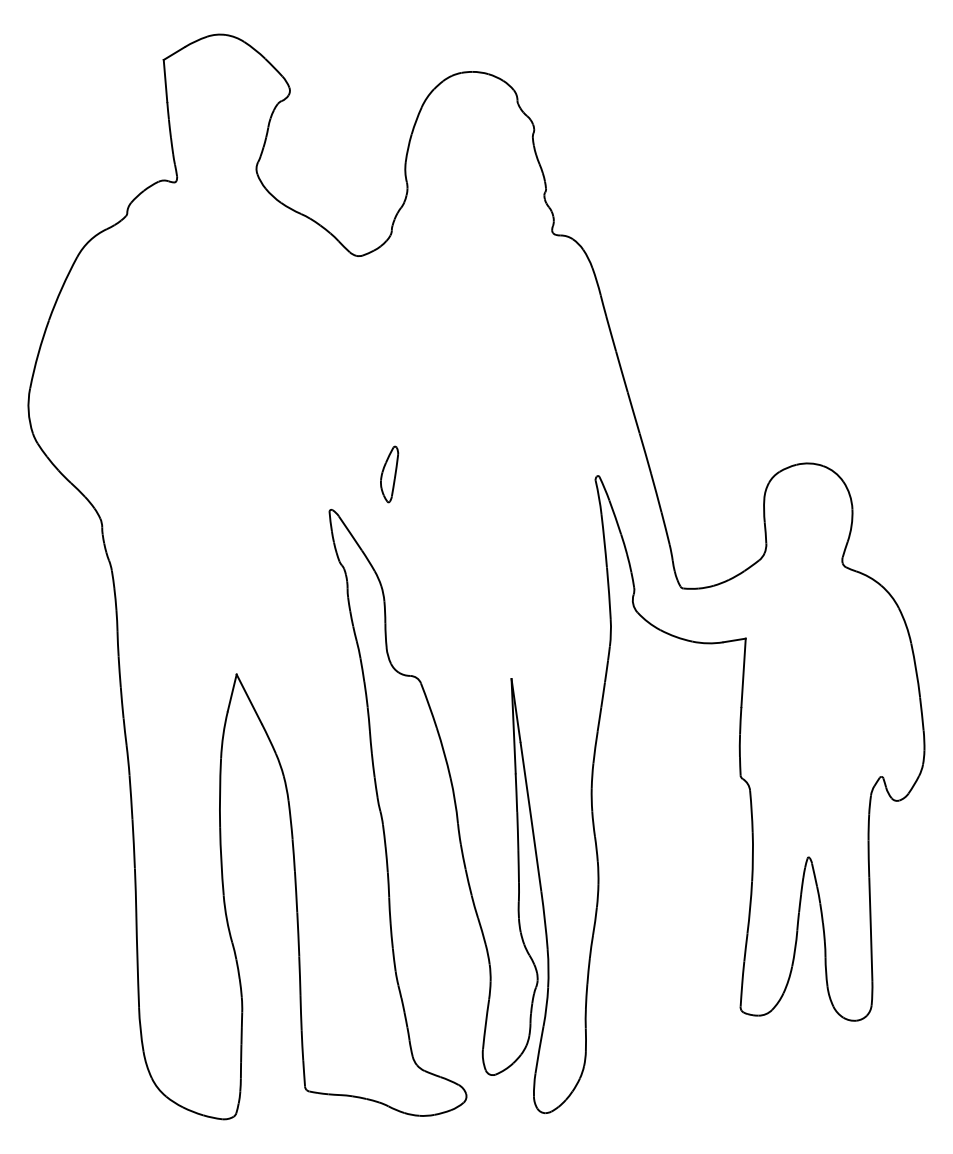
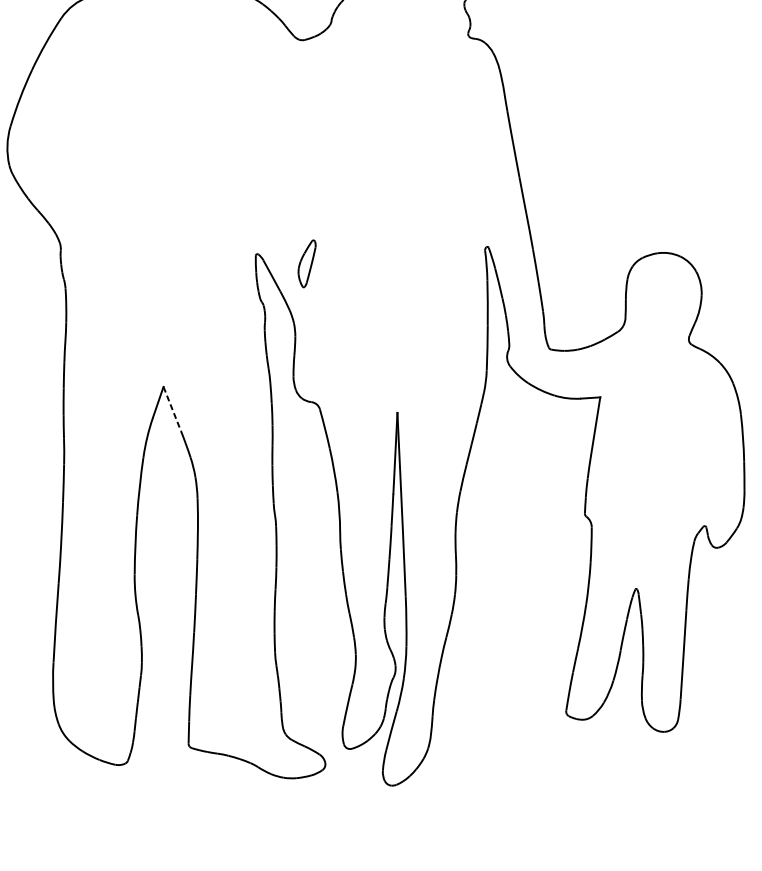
part: (389, 474) -> (306, 263), moved
line: (249, 699) -> (172, 409), solid -> dashed

